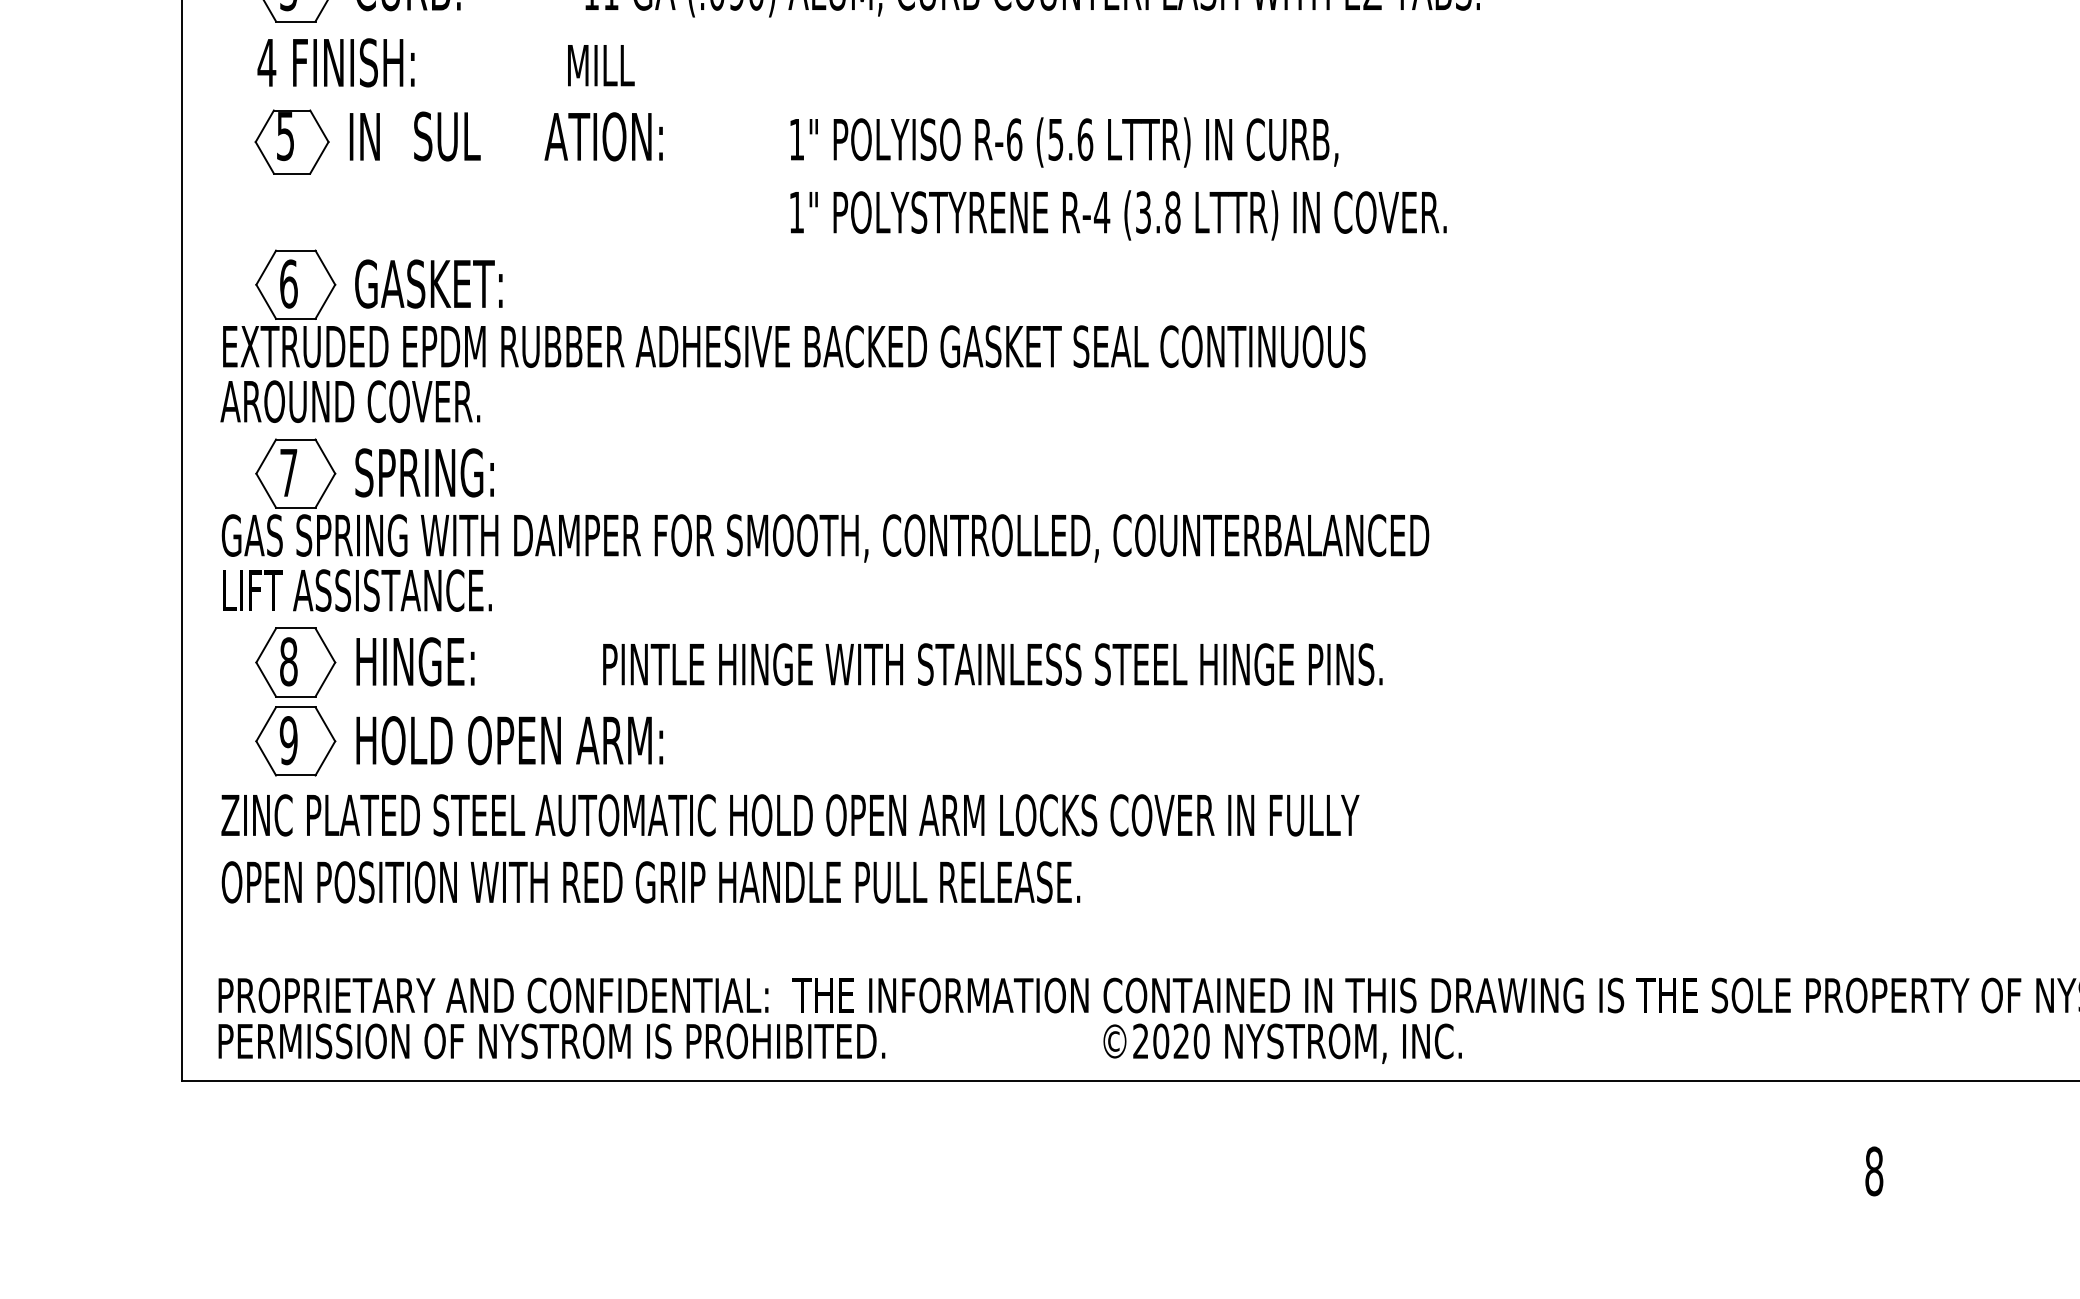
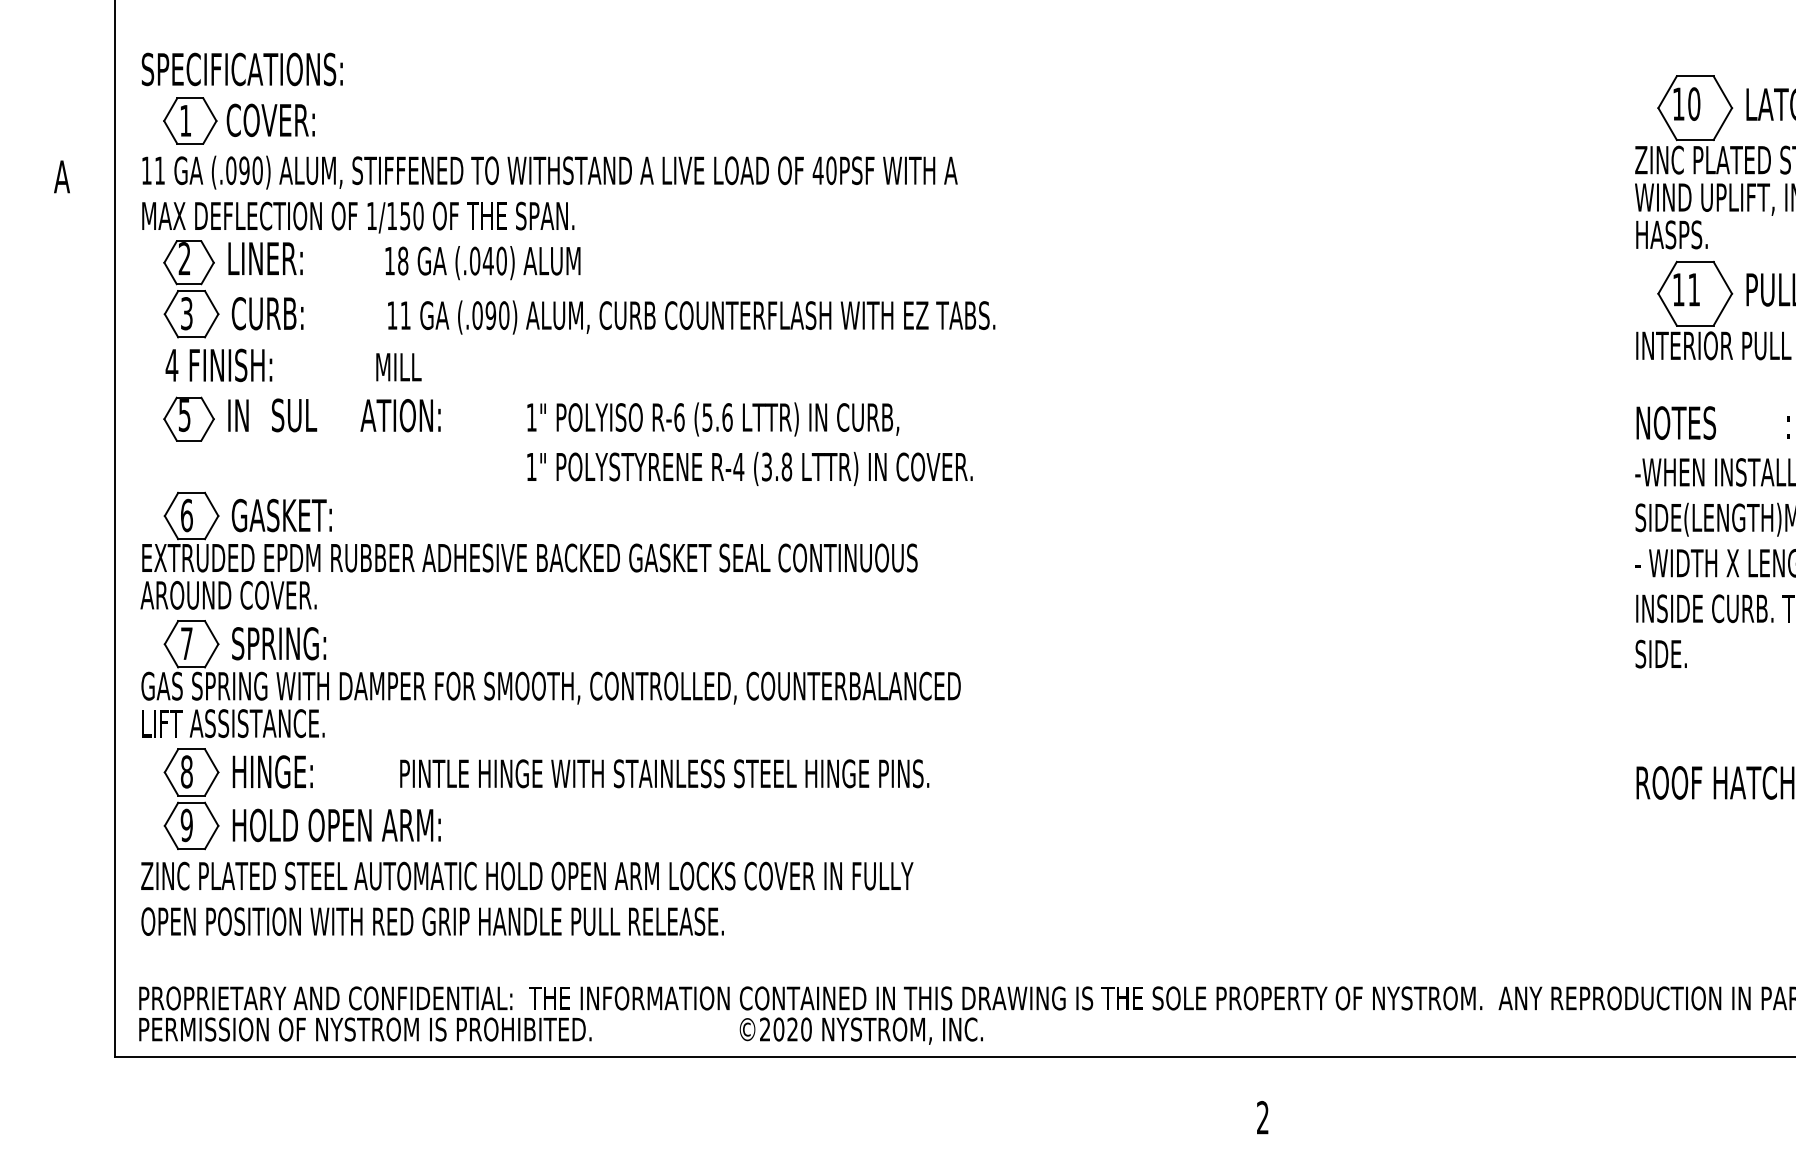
text: (1873, 1170) -> (1262, 1117), 8 -> 2

